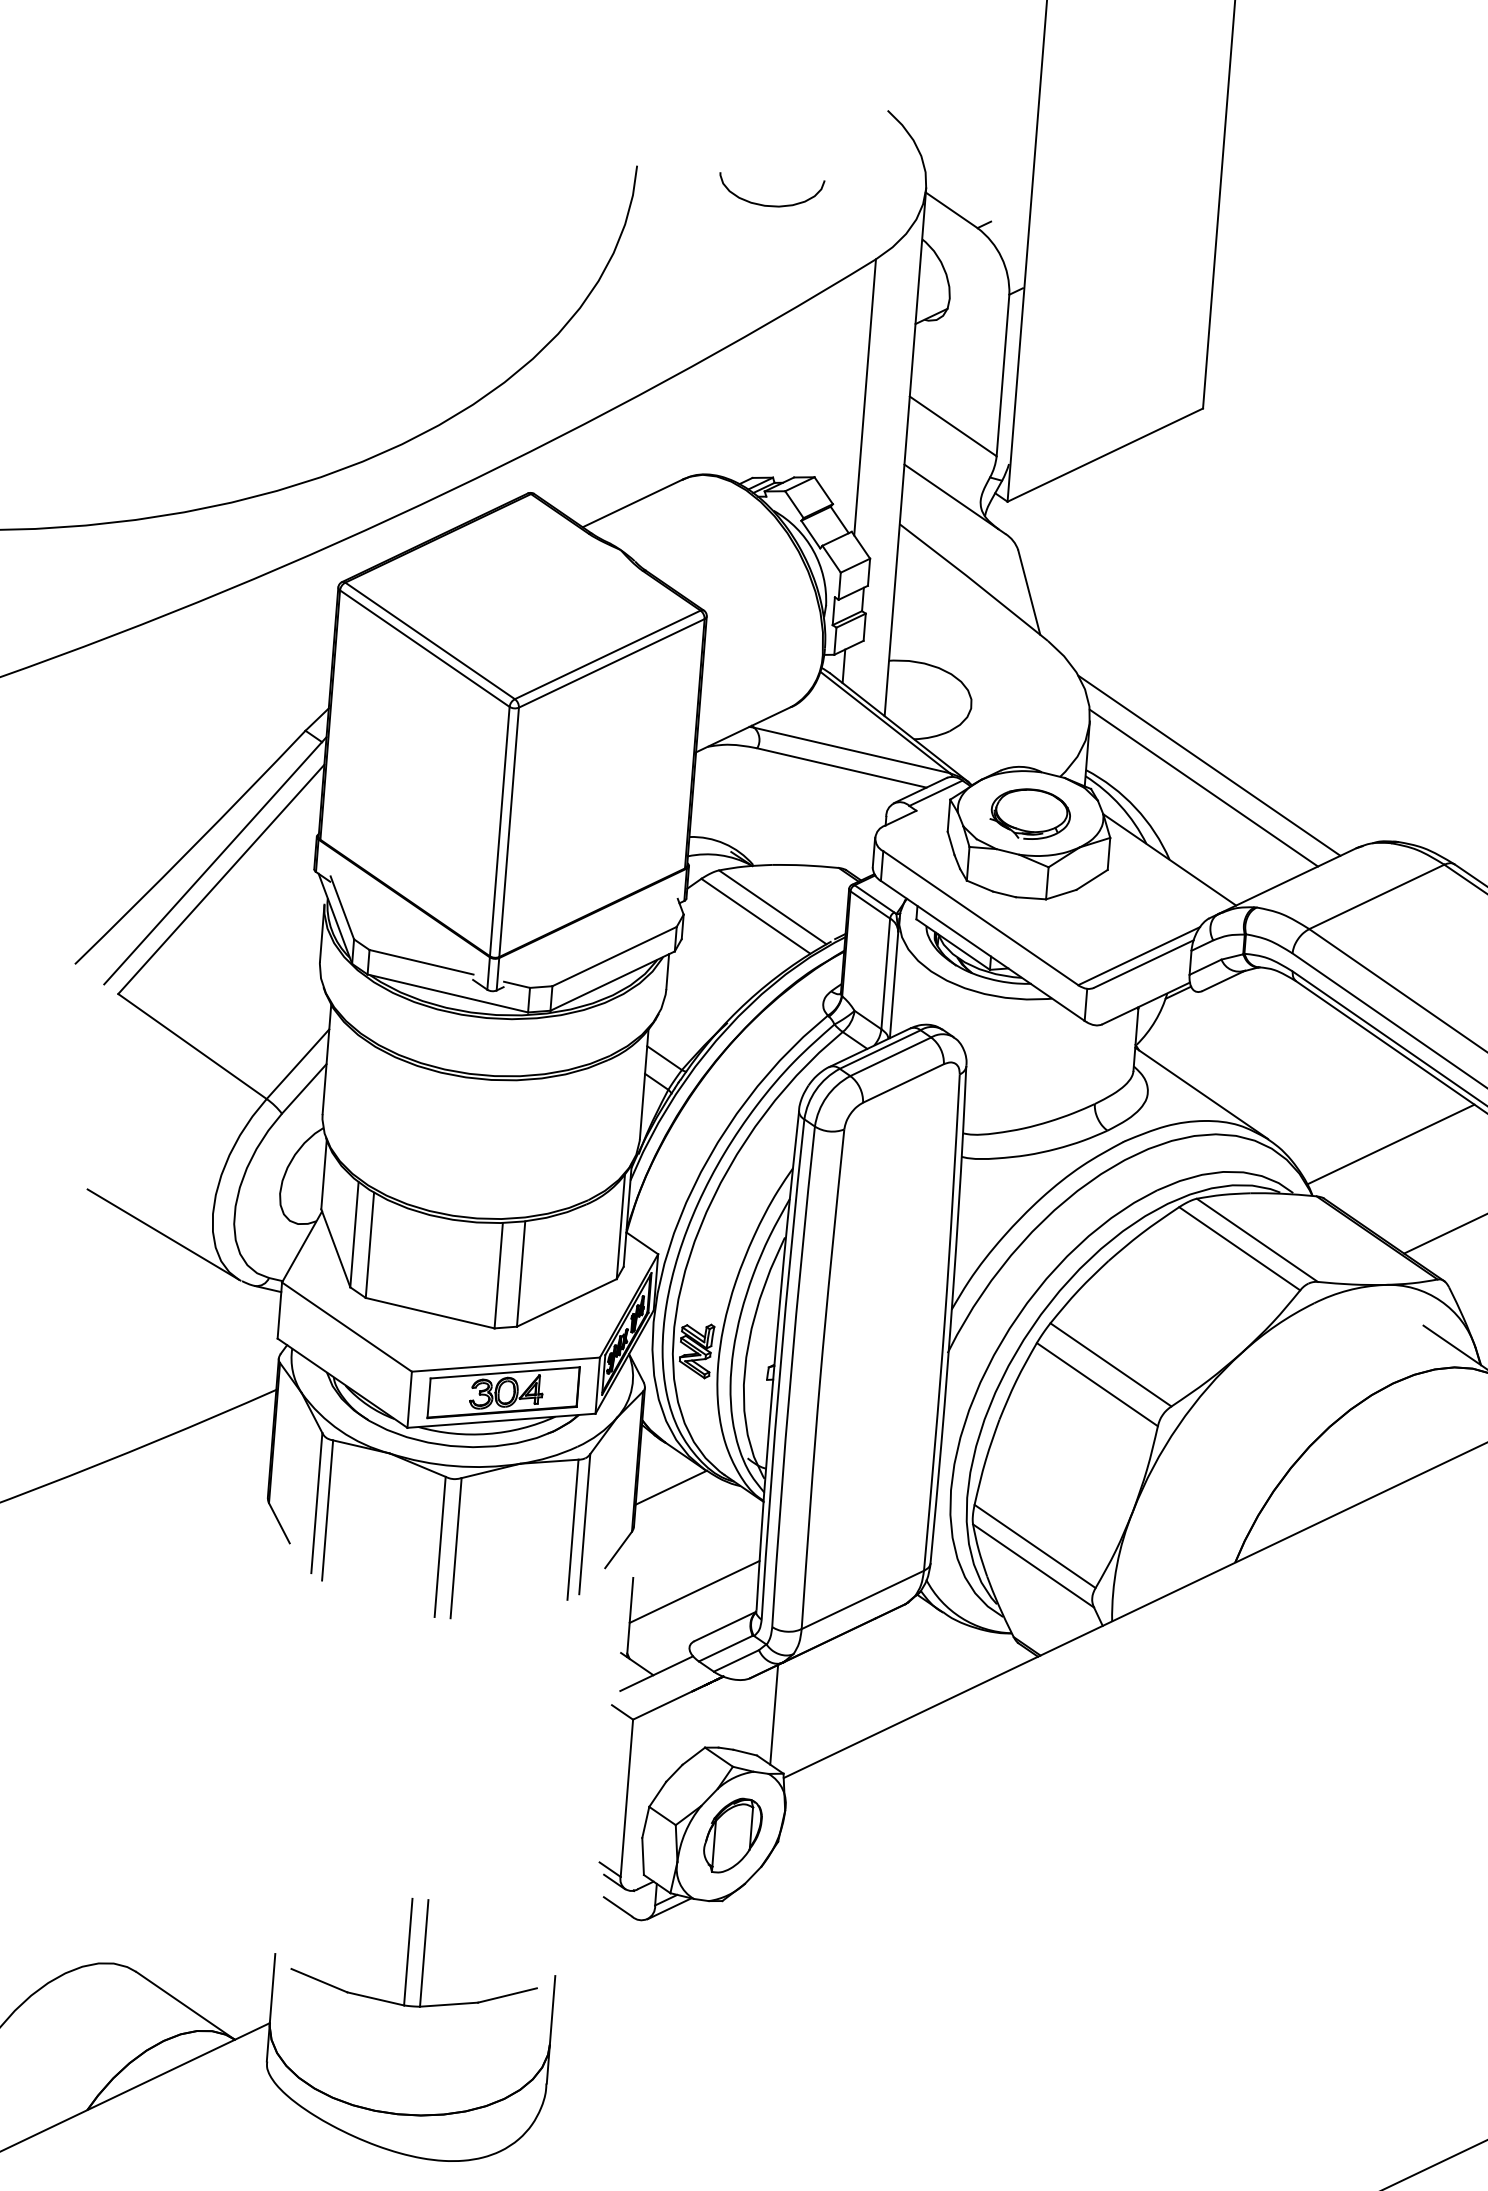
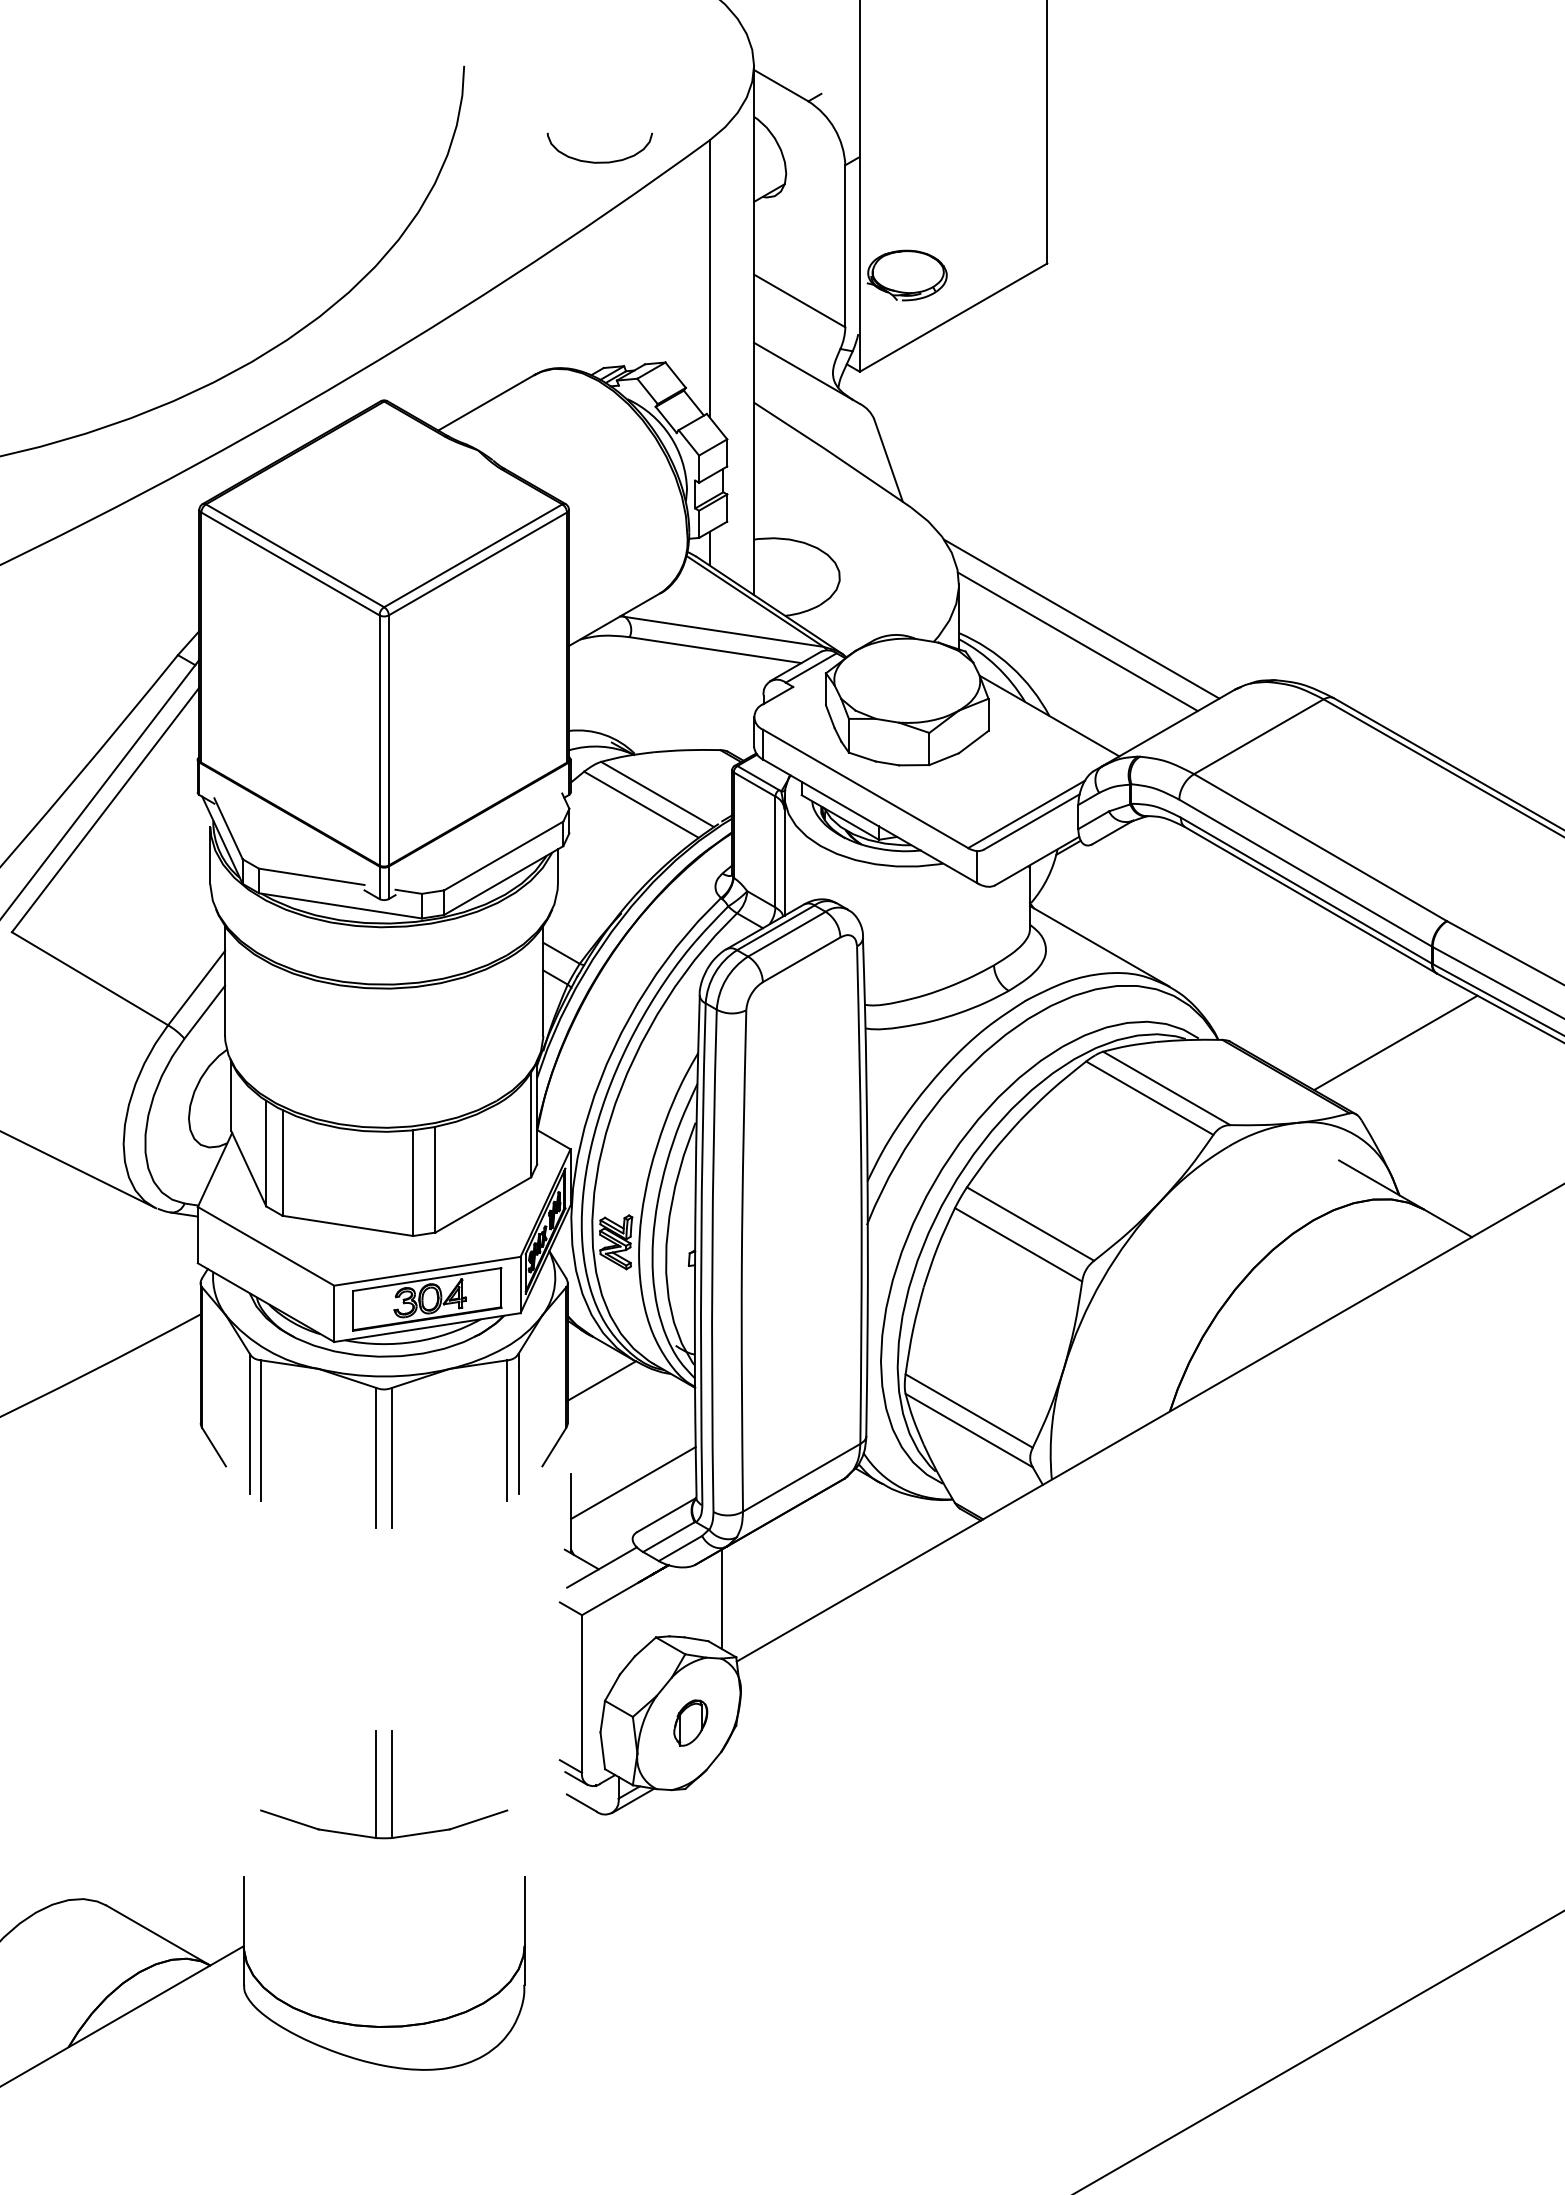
curve: (769, 204) -> (599, 161), moved
part: (1029, 814) -> (906, 275), moved
line: (1391, 1144) -> (1292, 982), removed
part: (732, 1835) -> (690, 1722), size x0.6
part: (423, 1953) -> (391, 1784), moved

